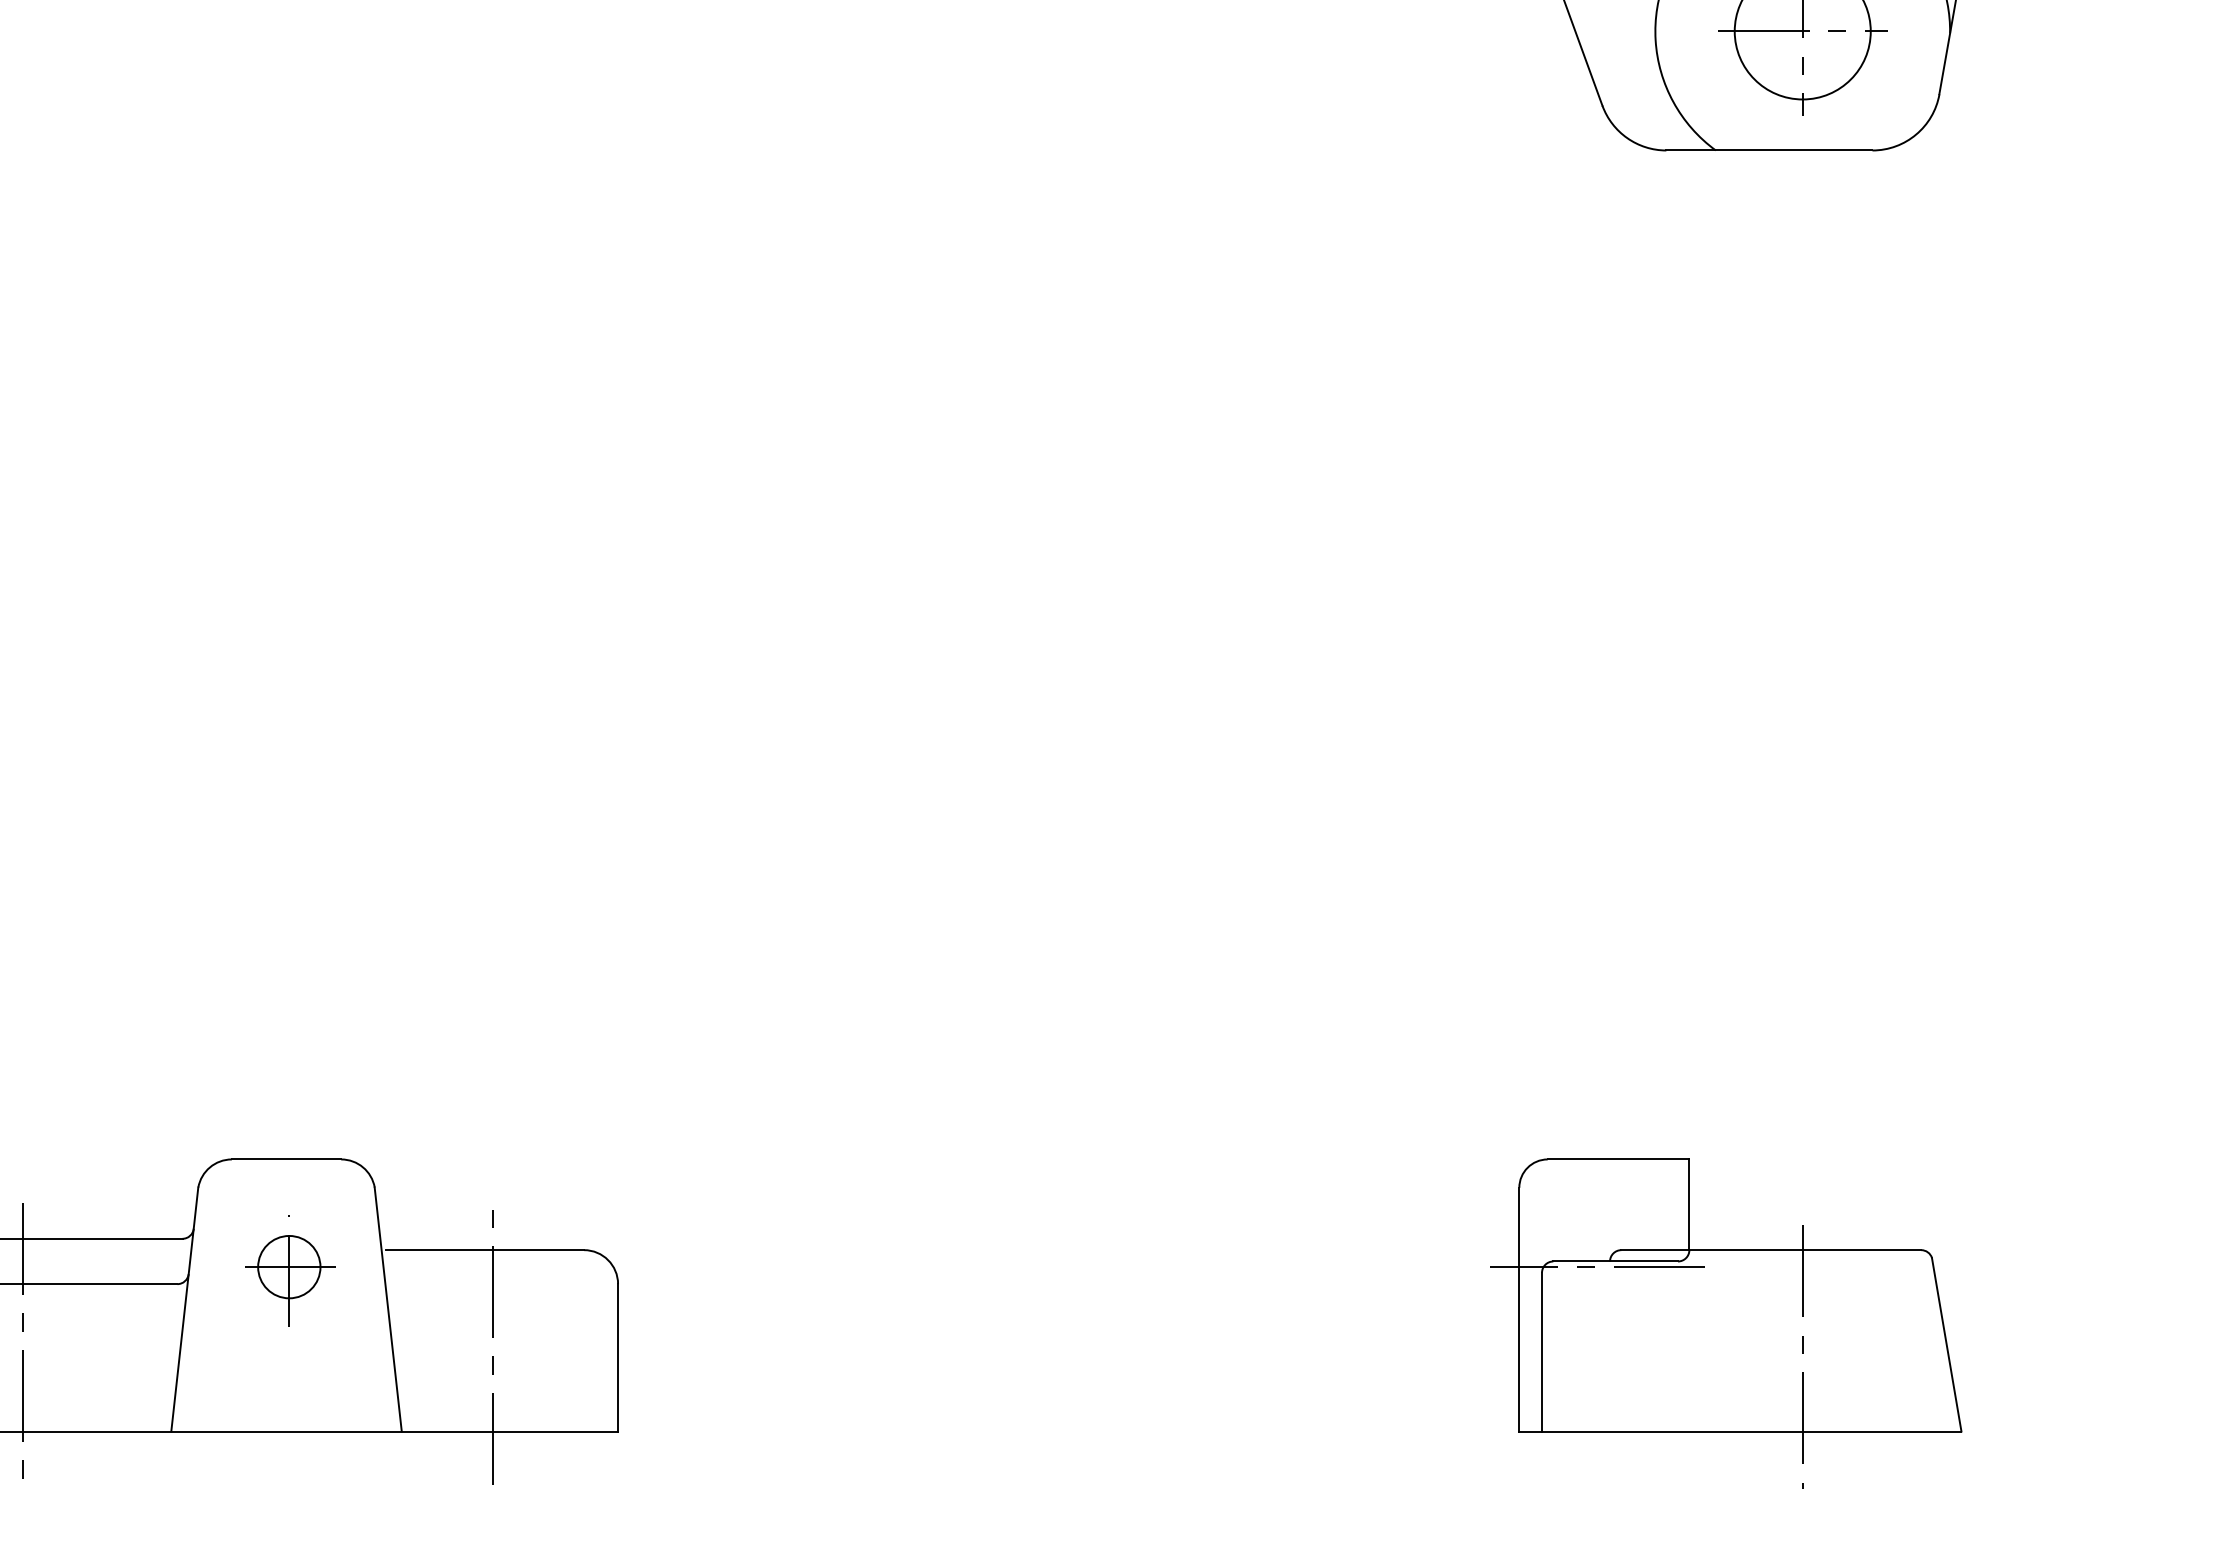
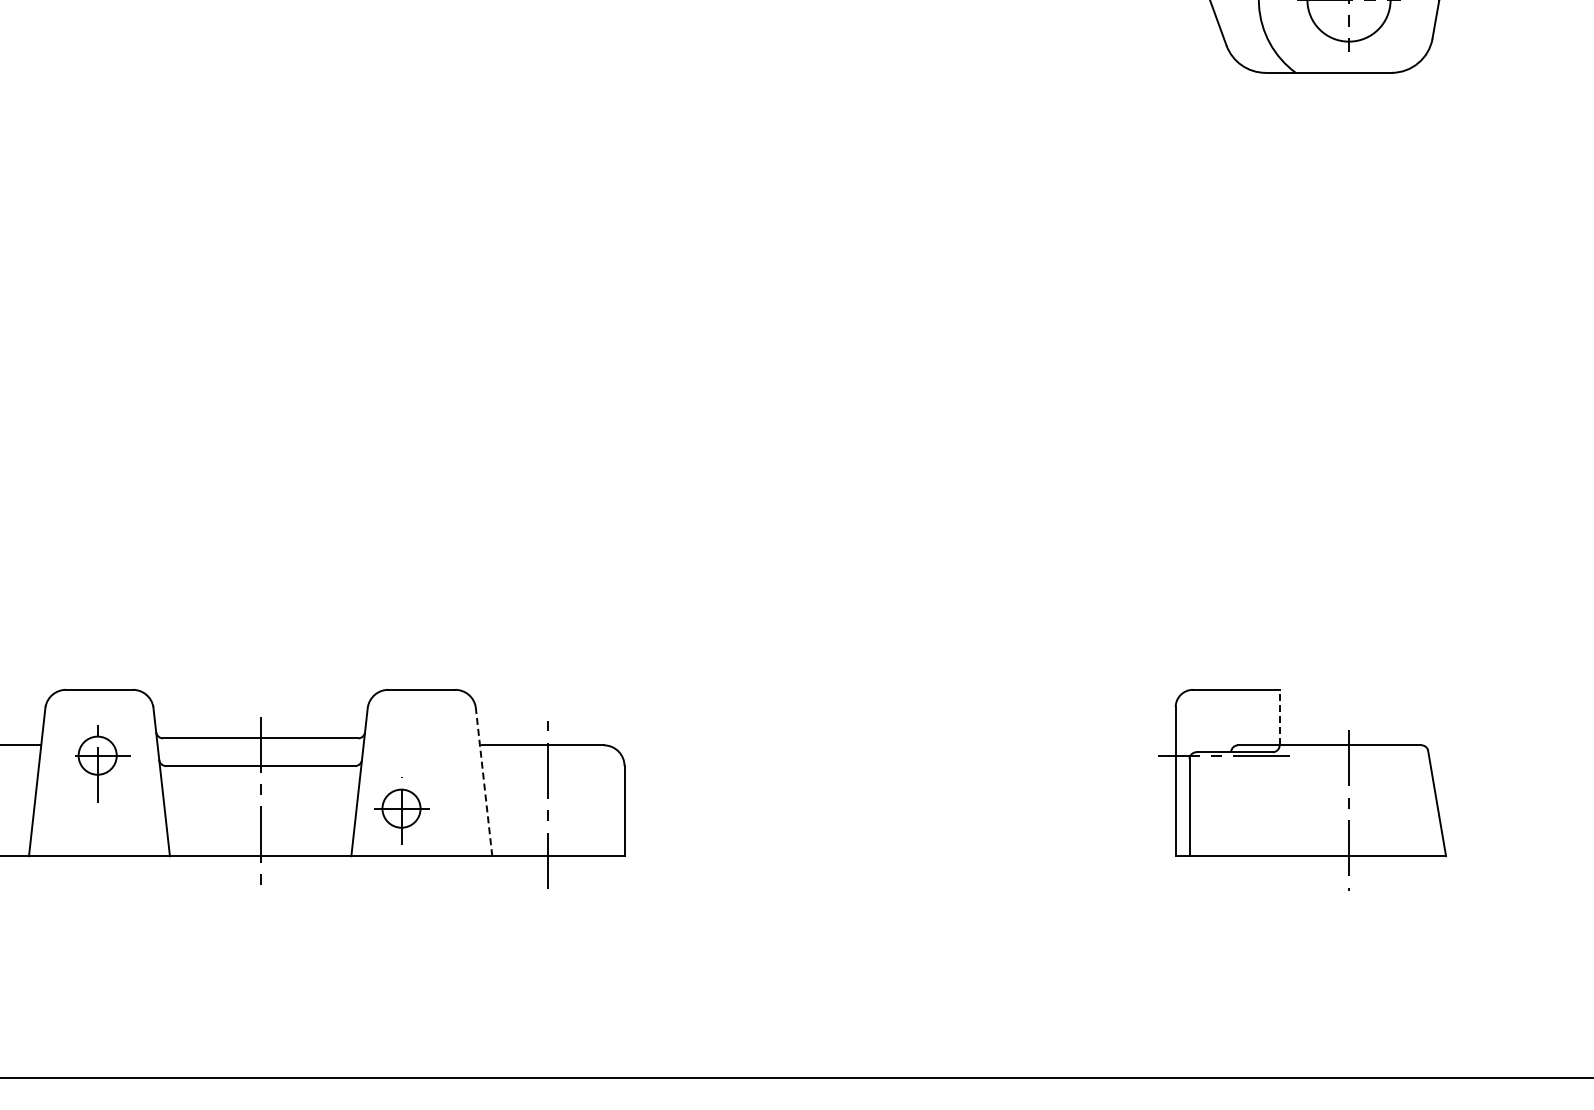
line: (1689, 1204) -> (1279, 717), solid -> dashed
part: (289, 1270) -> (401, 810), moved
line: (389, 1310) -> (484, 782), solid -> dashed

